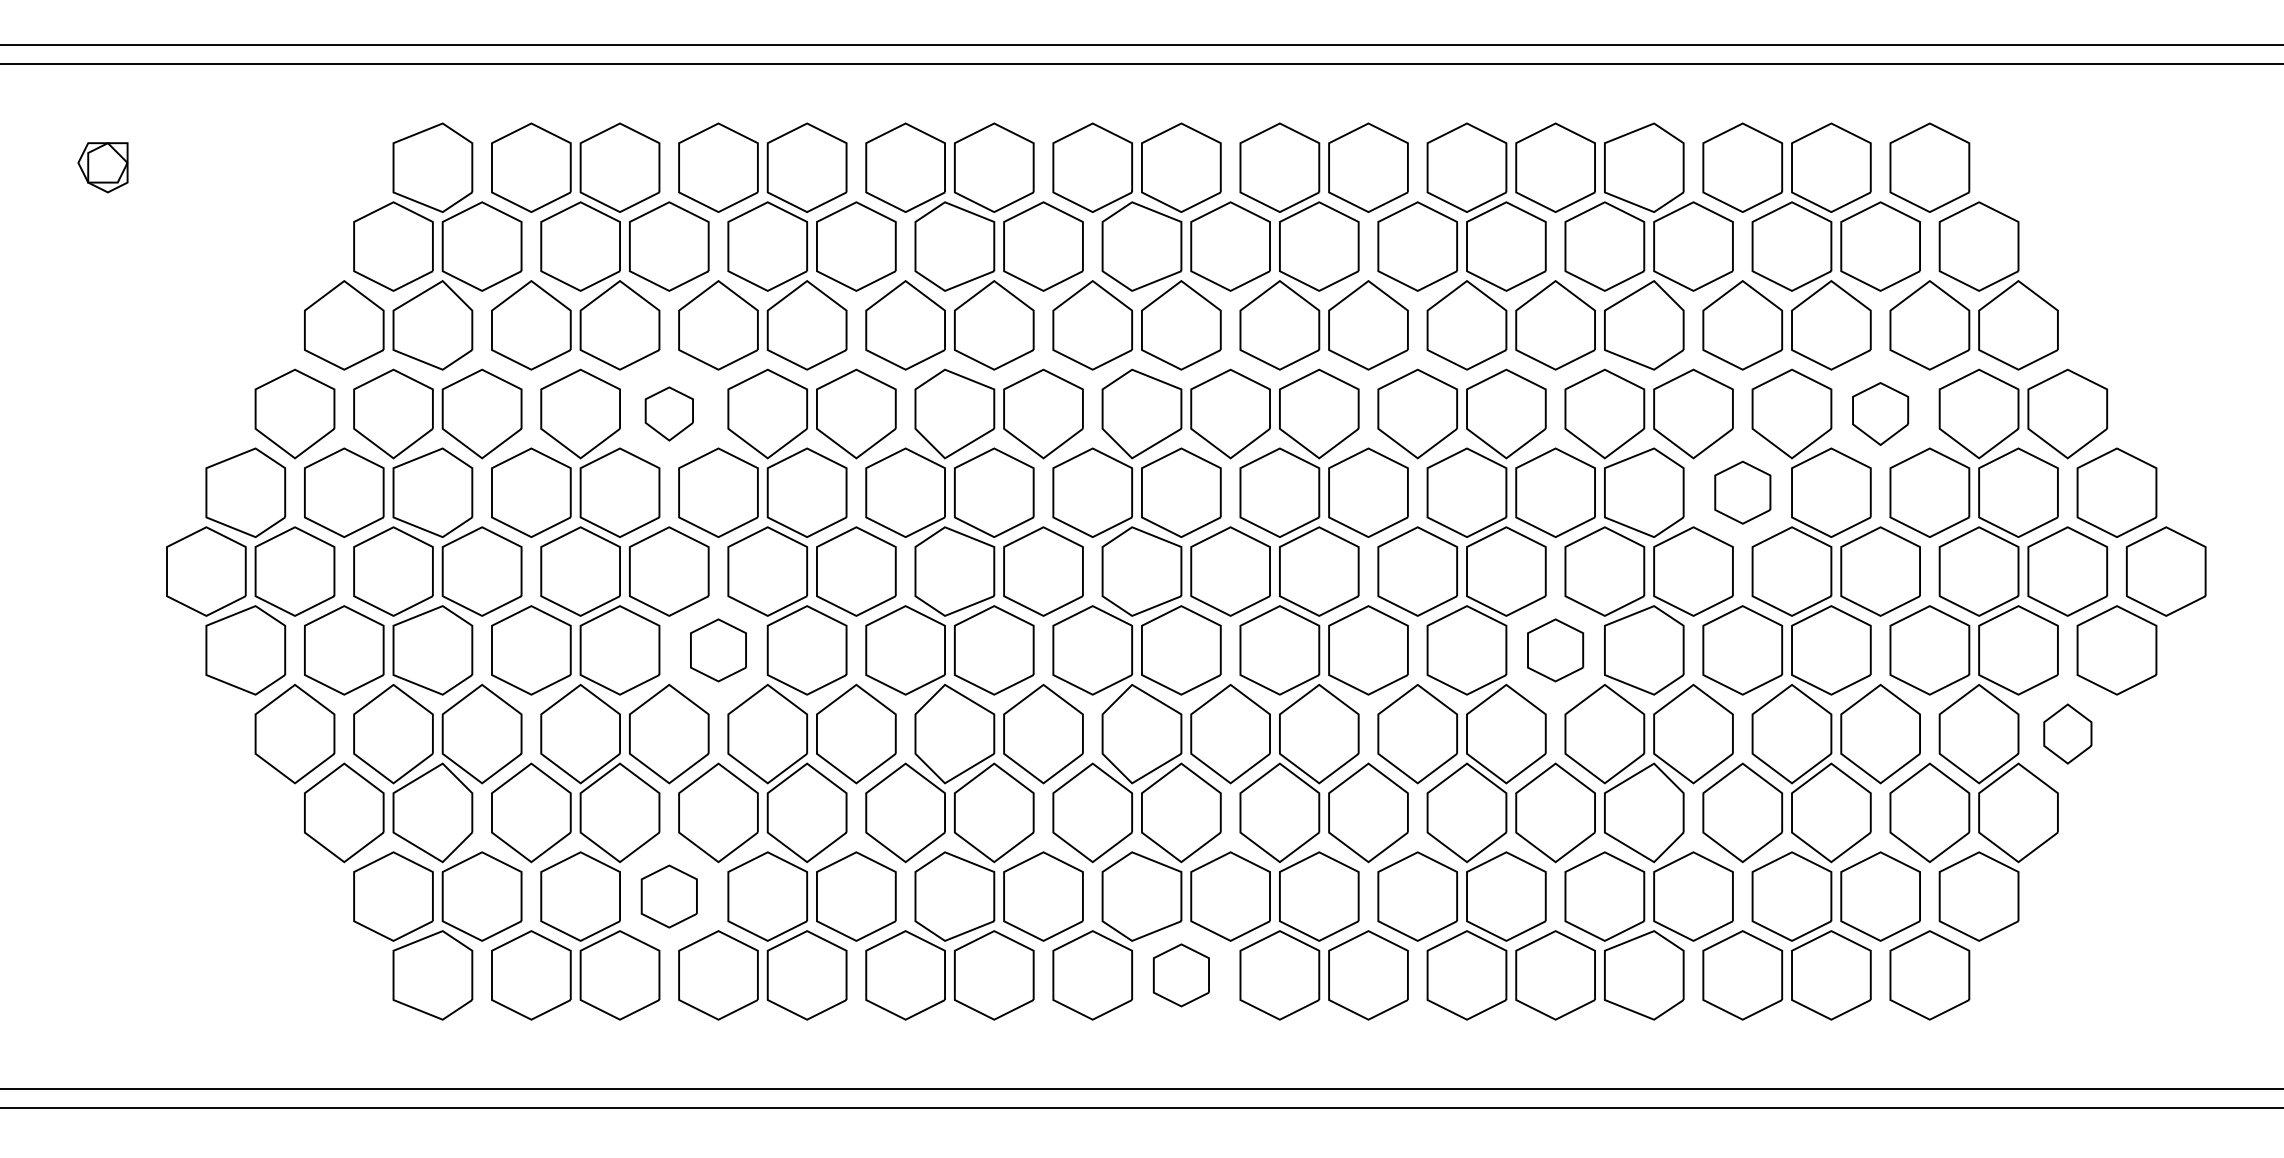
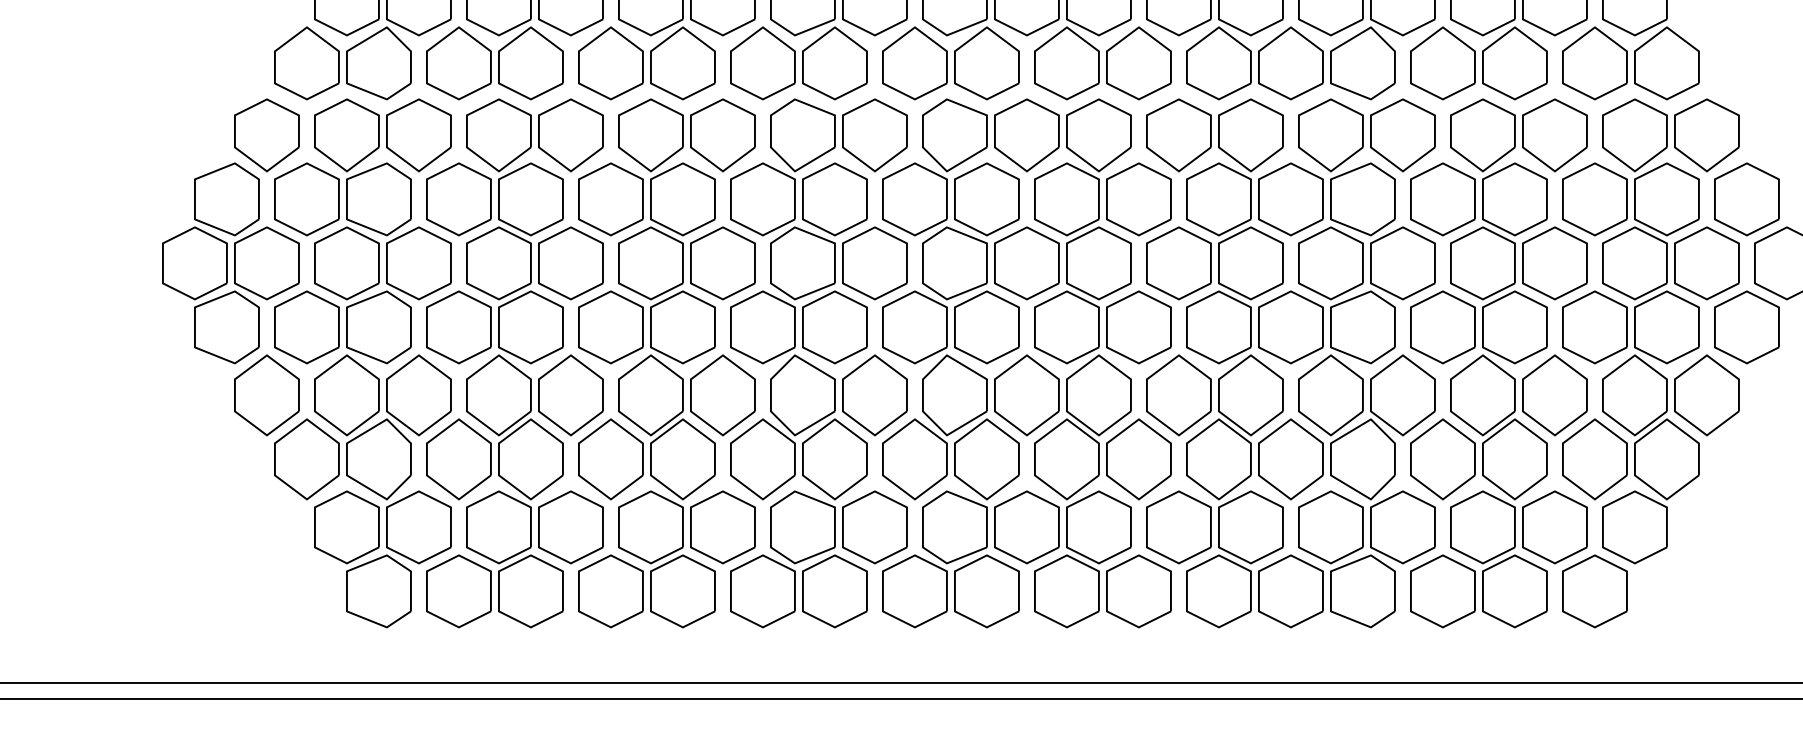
part: (669, 413) -> (571, 134), size x1.67
part: (1880, 413) -> (1554, 134), size x1.43
part: (1742, 492) -> (1442, 199), size x1.43
part: (718, 650) -> (610, 327), size x1.43
part: (1555, 650) -> (1290, 327), size x1.43
part: (2067, 733) -> (1706, 394), size x1.67
part: (669, 896) -> (571, 527), size x1.43
part: (1181, 975) -> (987, 591), size x1.43

